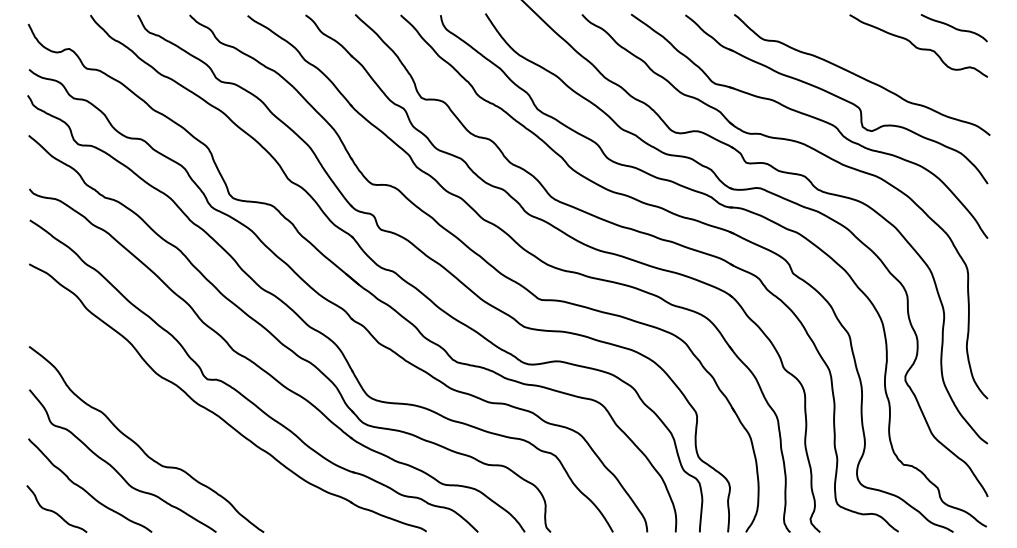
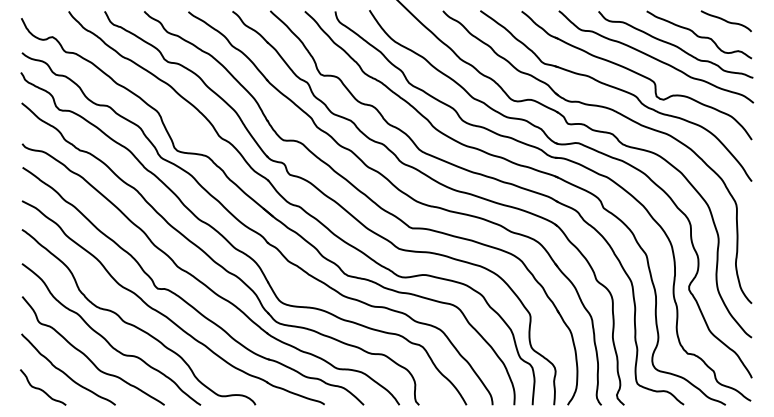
curve: (887, 59) -> (675, 45), added
curve: (177, 427) -> (135, 325), added

